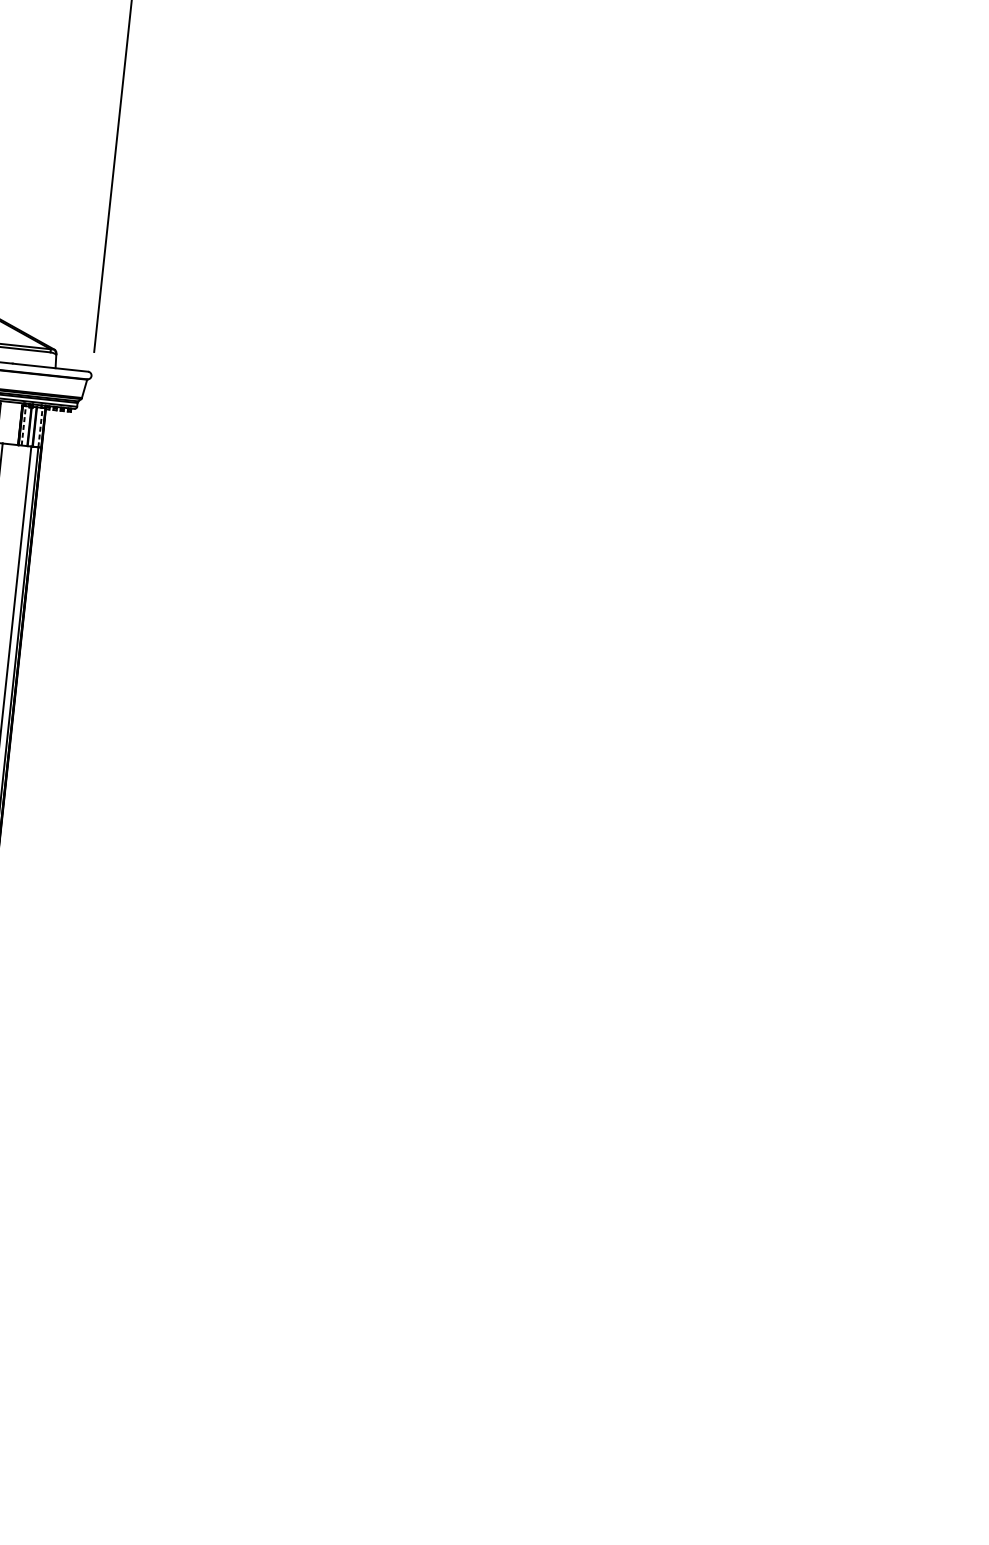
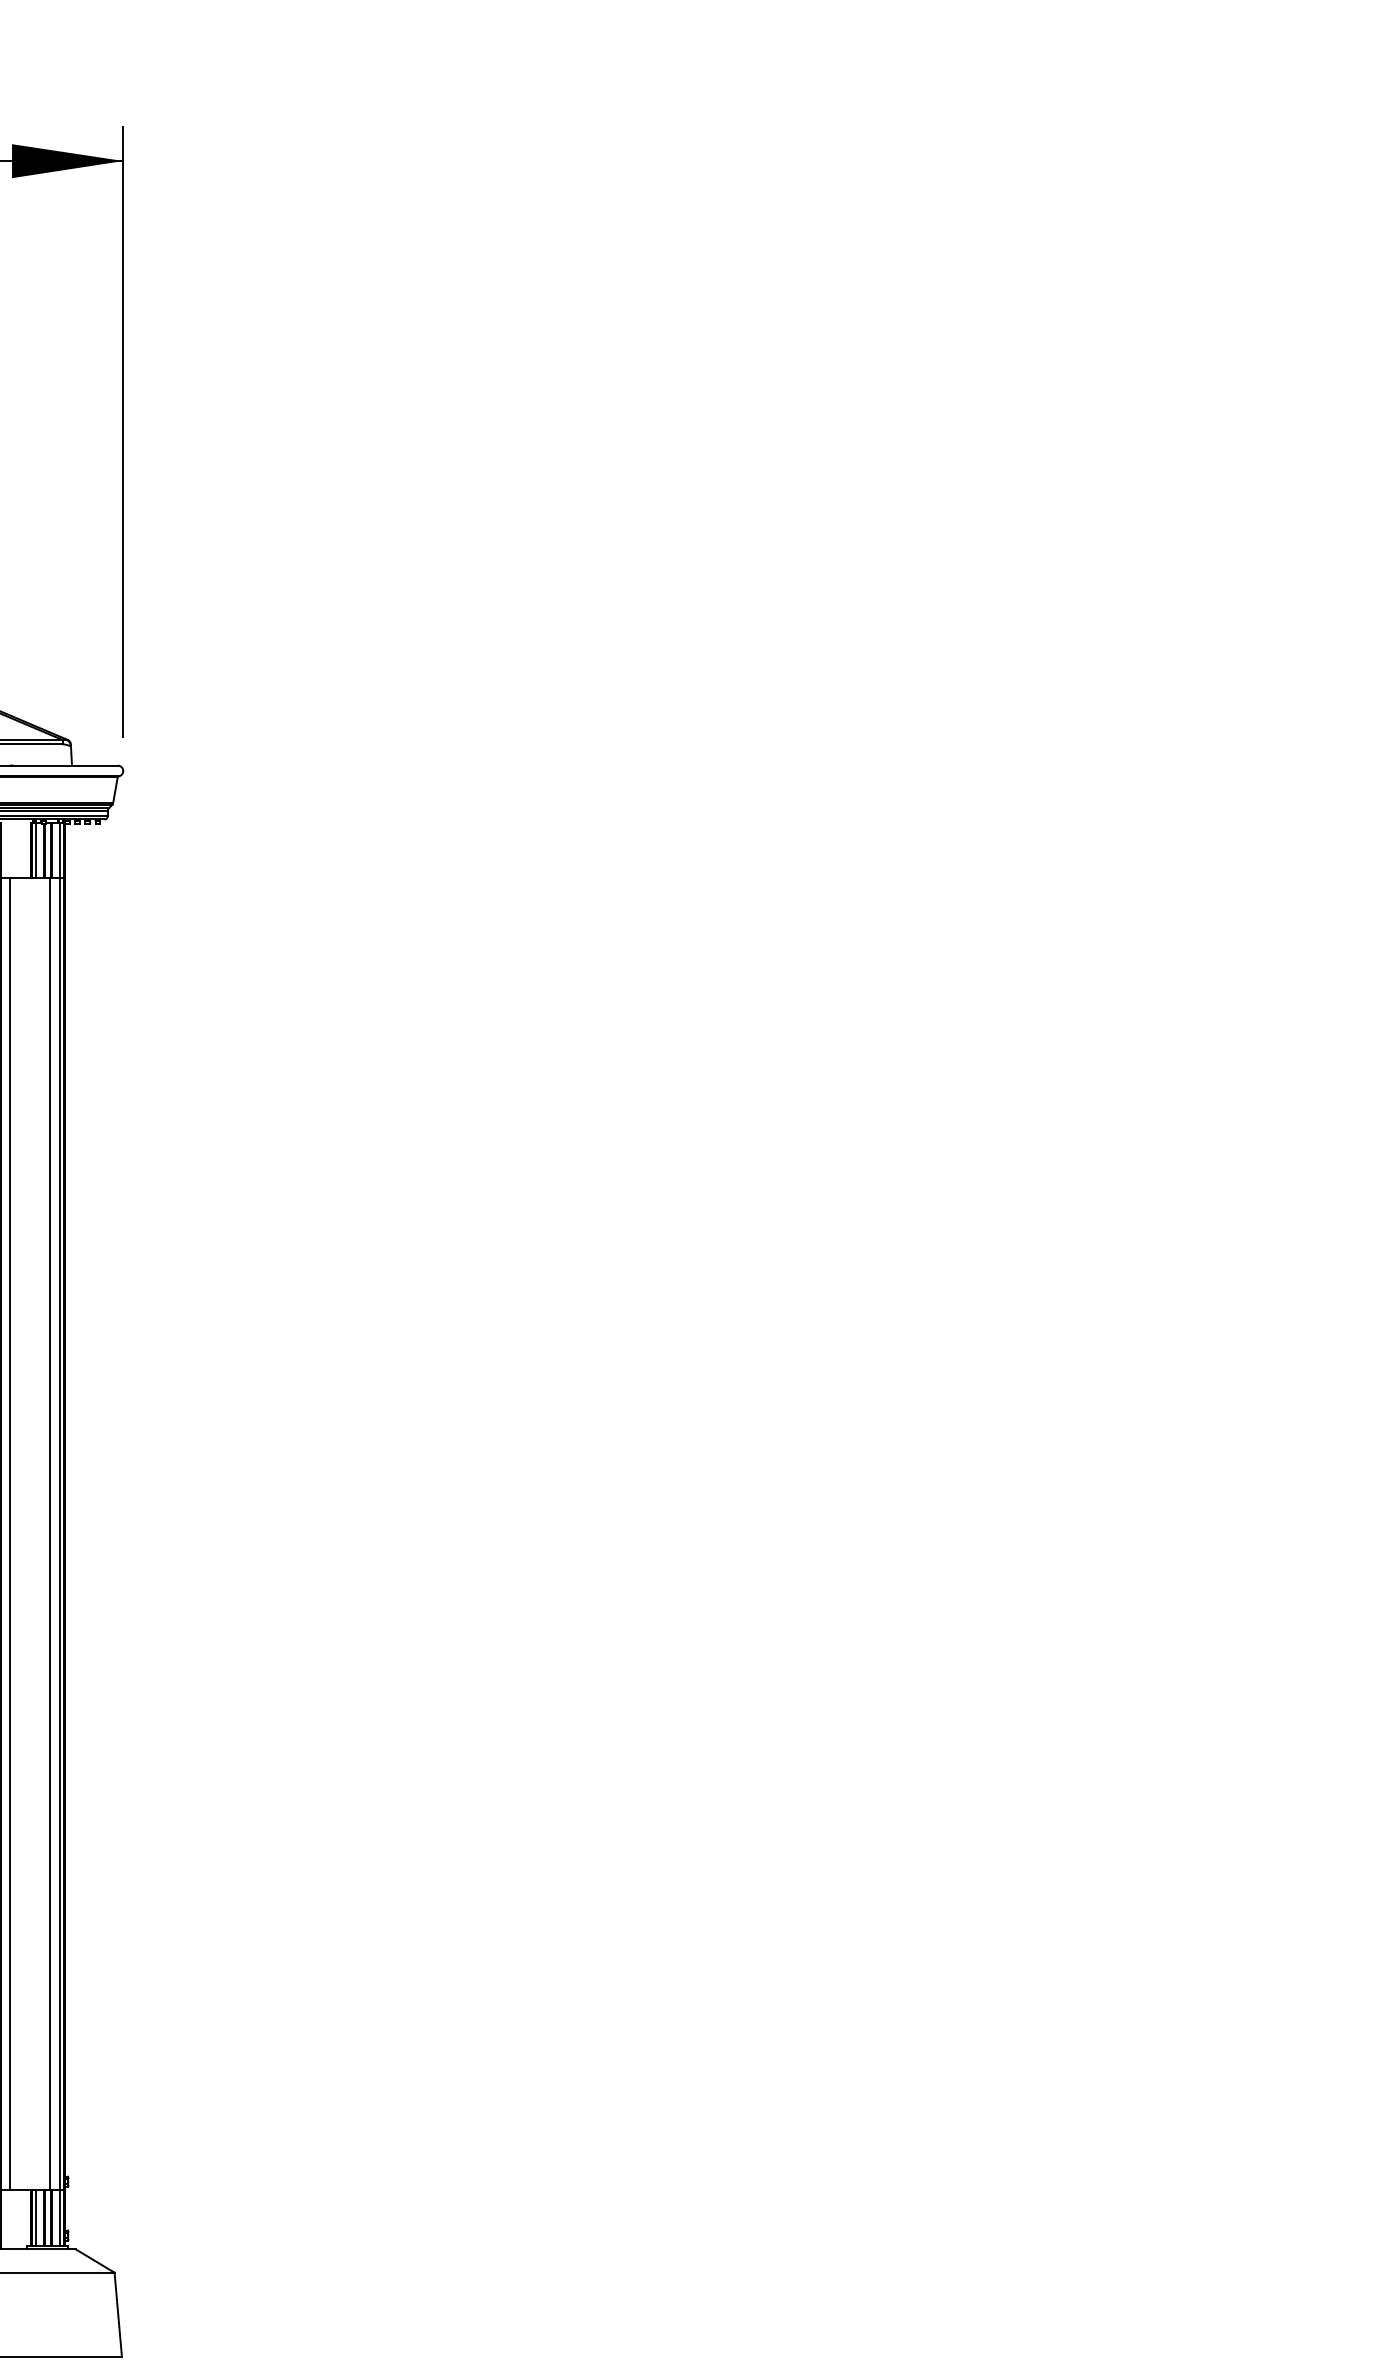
line: (23, 425) -> (36, 850), dashed -> solid
line: (40, 427) -> (59, 850), dashed -> solid

